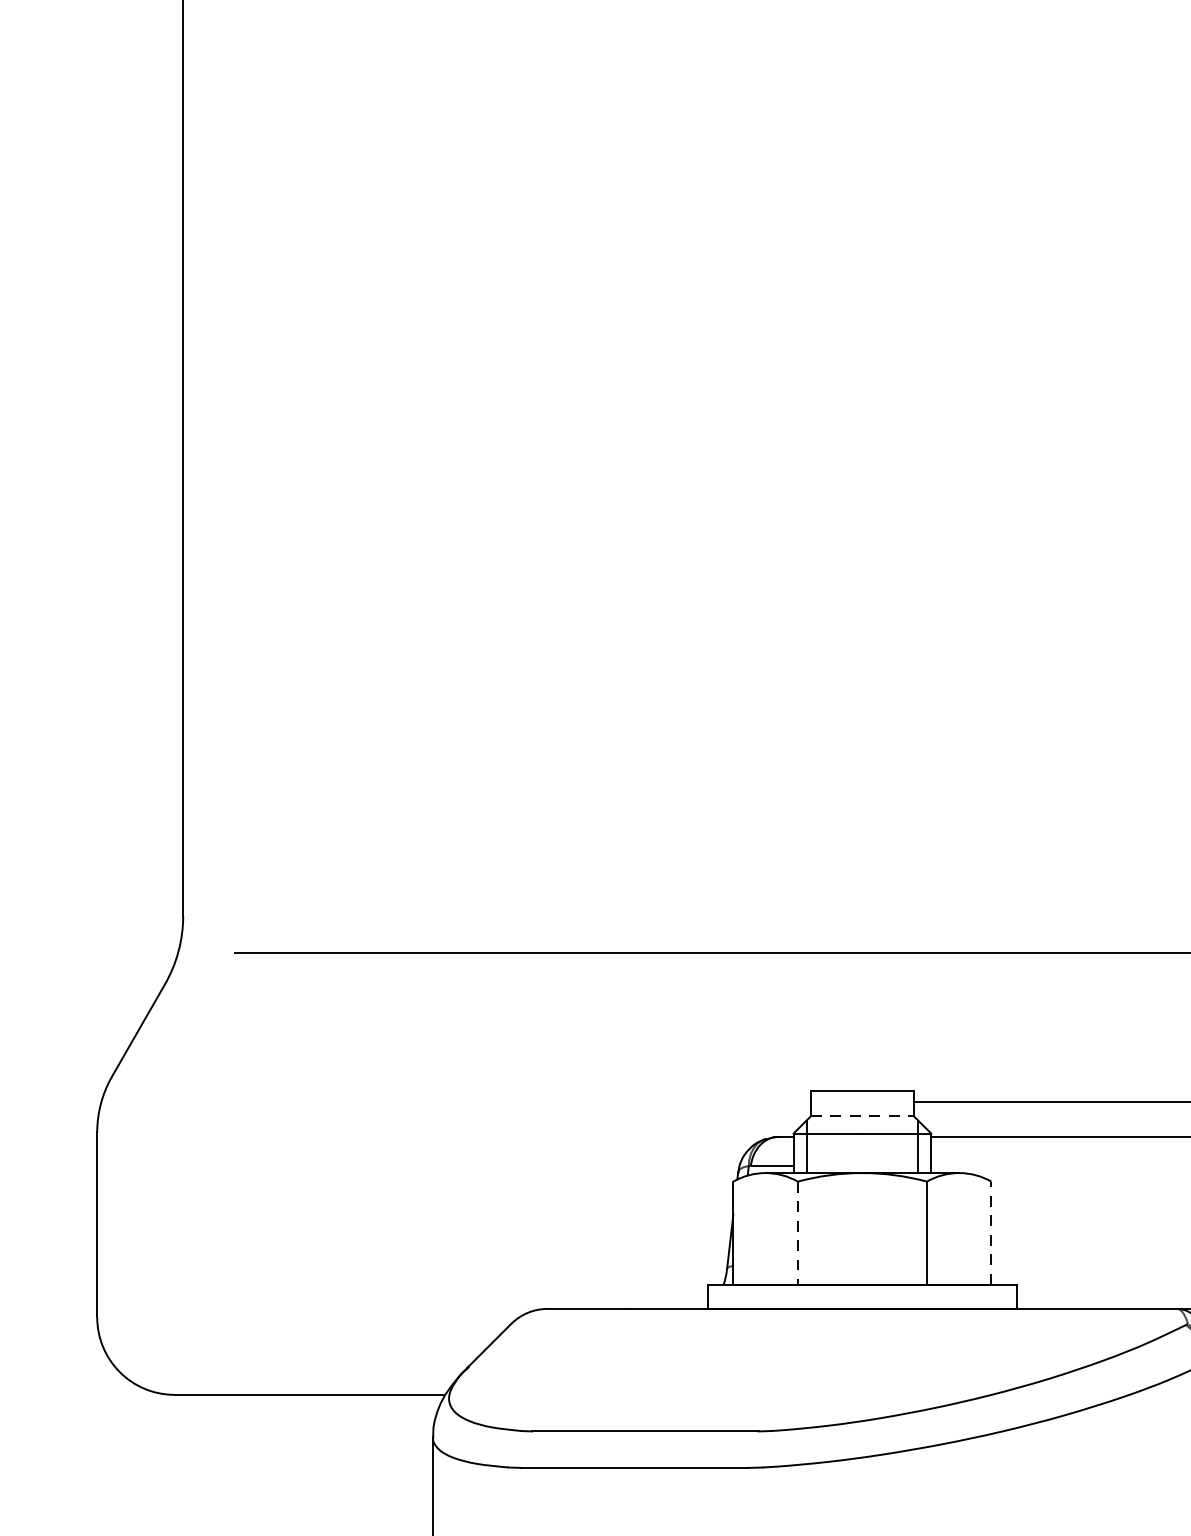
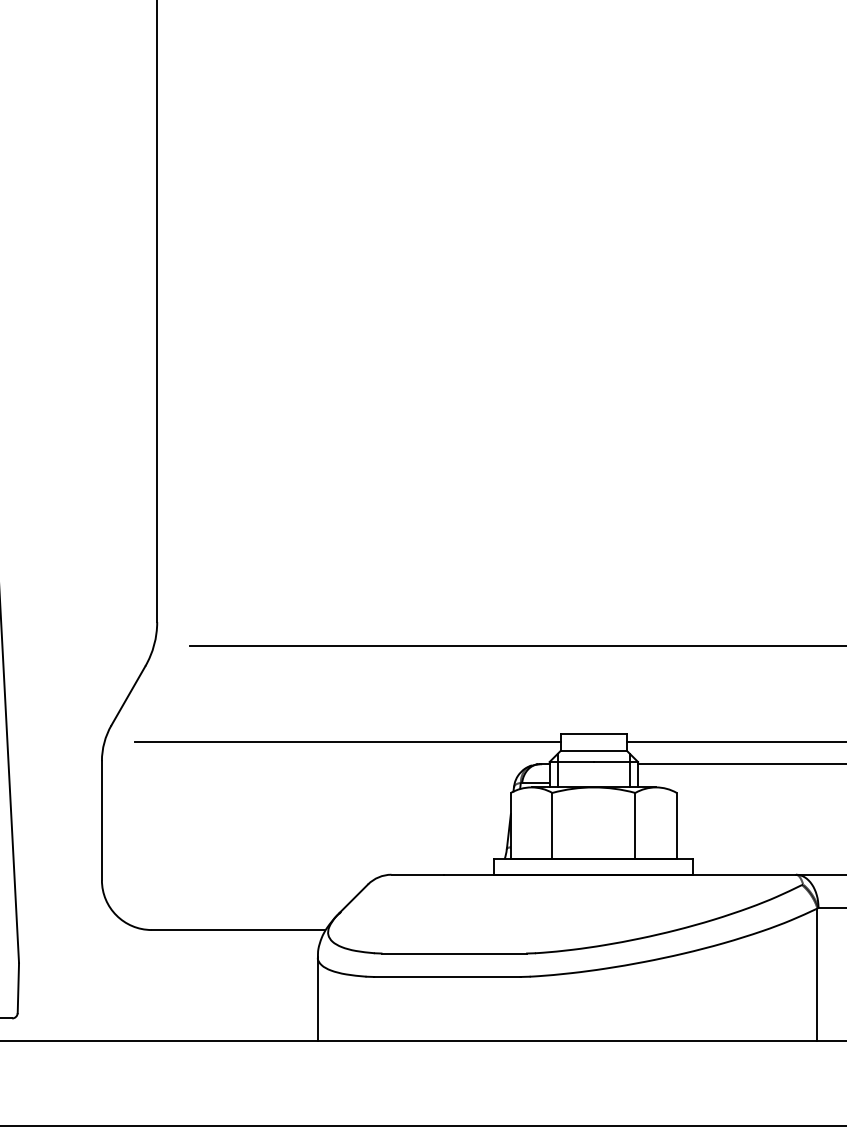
line: (479, 1101) -> (347, 741), added
line: (863, 1115) -> (594, 750), dashed -> solid
line: (990, 1232) -> (676, 825), dashed -> solid
line: (798, 1233) -> (552, 826), dashed -> solid

